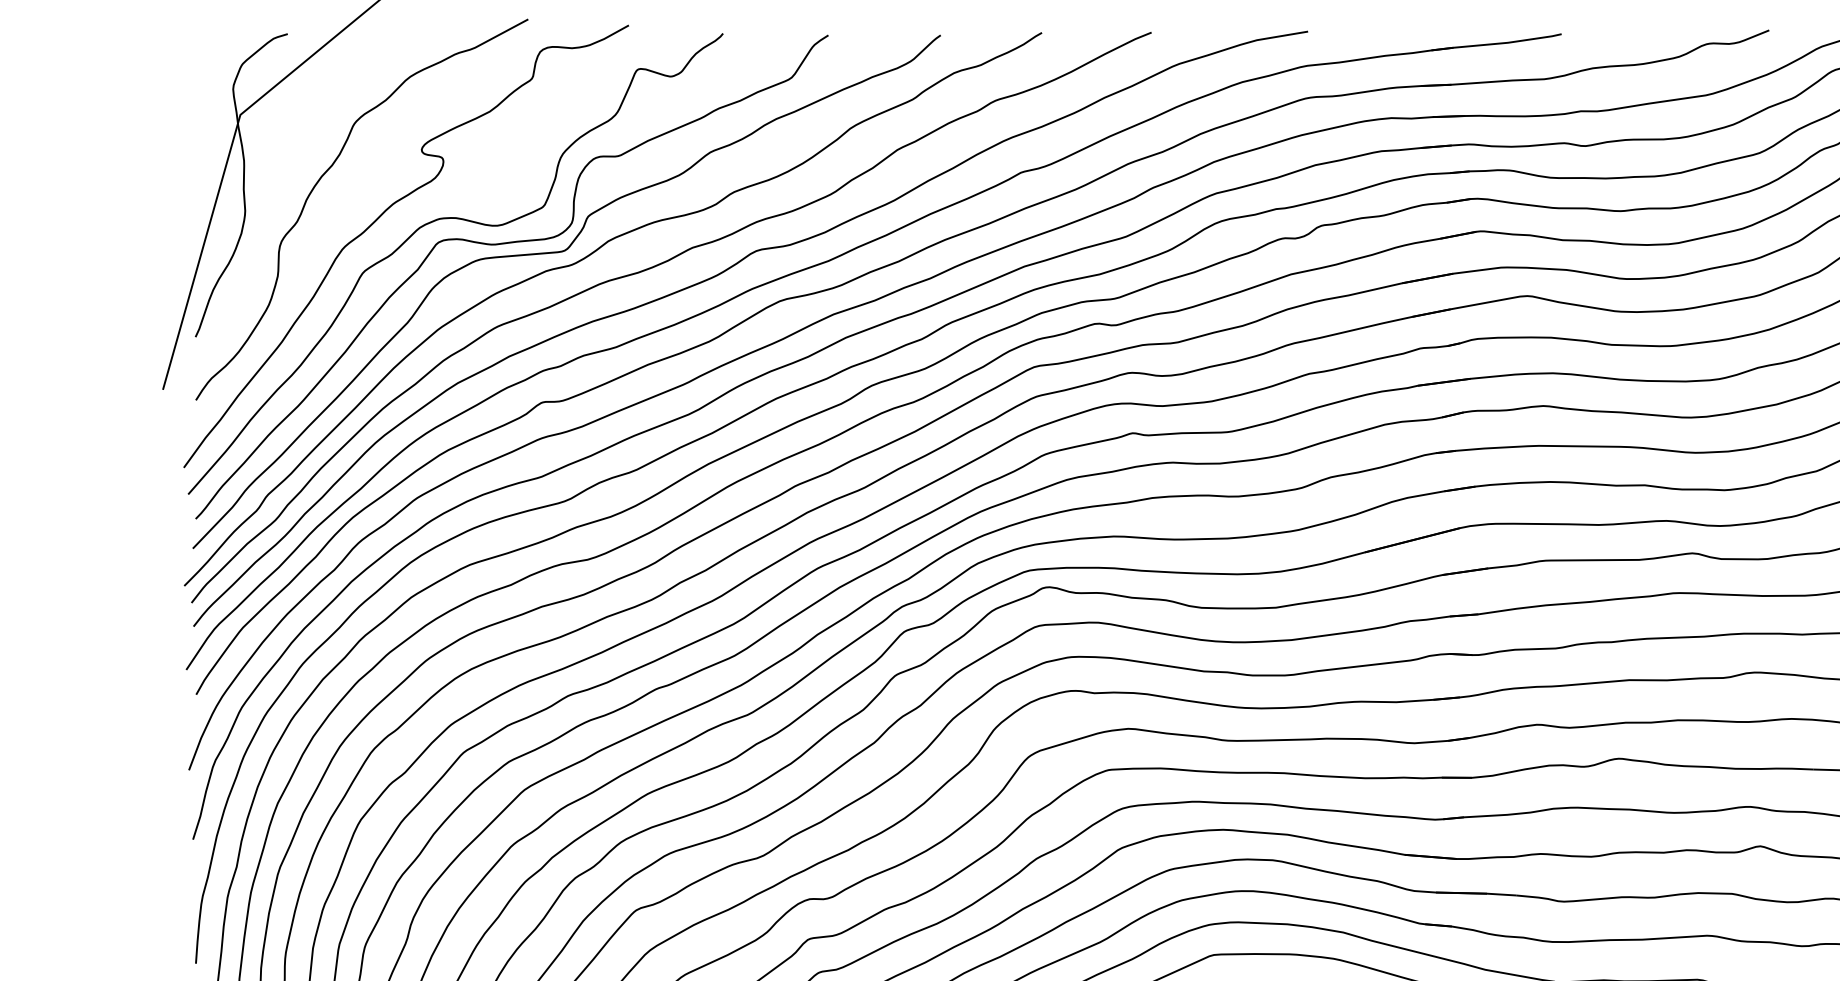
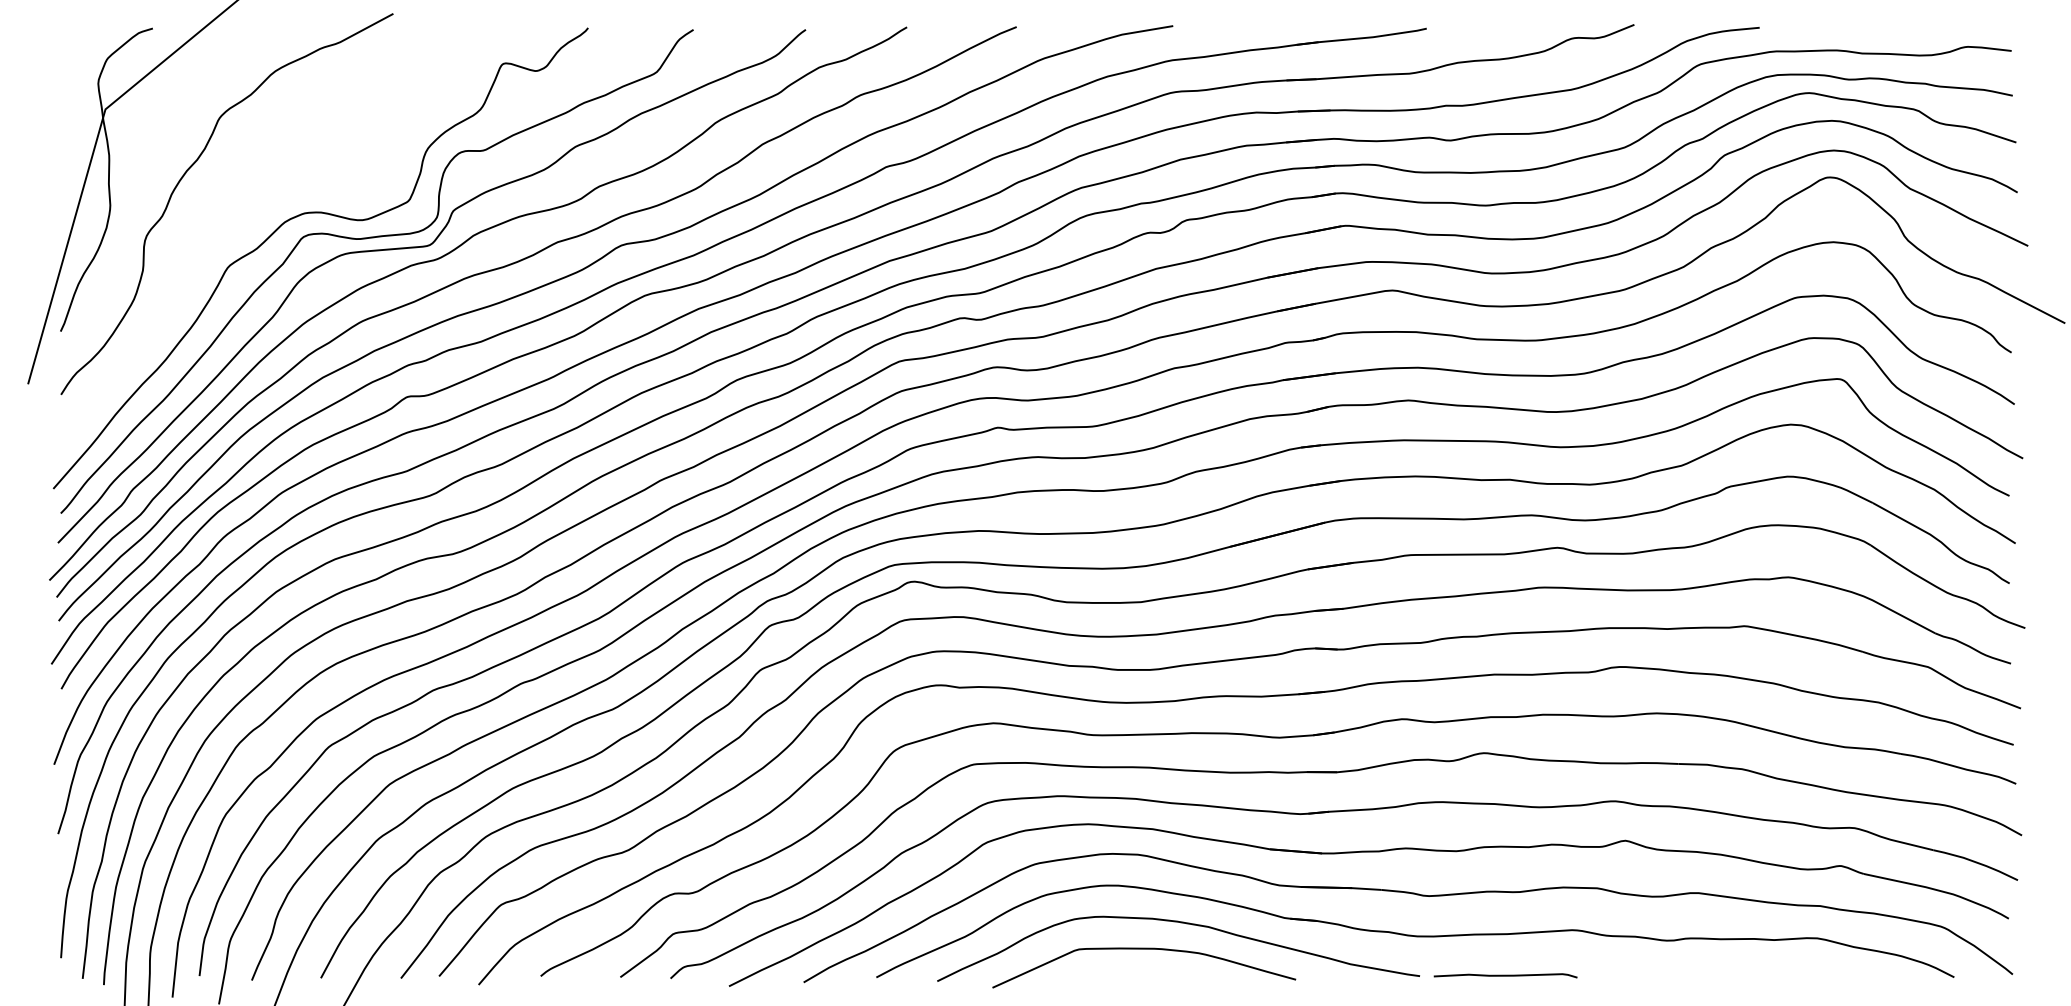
curve: (379, 218) -> (244, 212), removed

